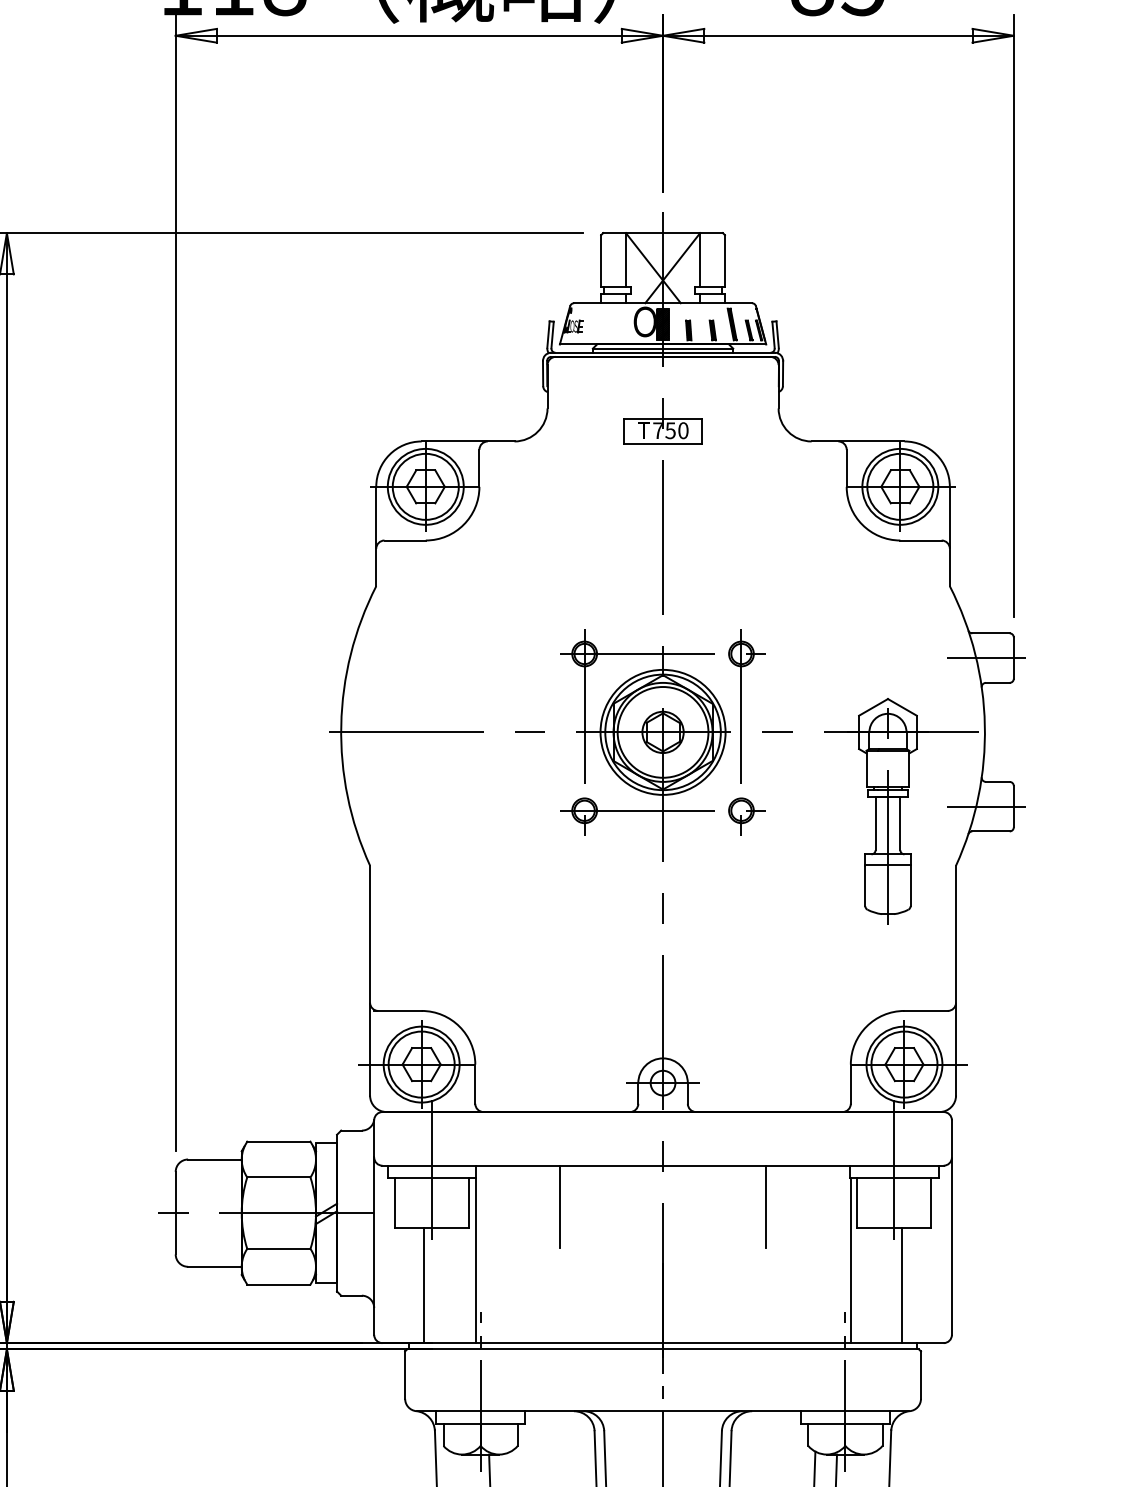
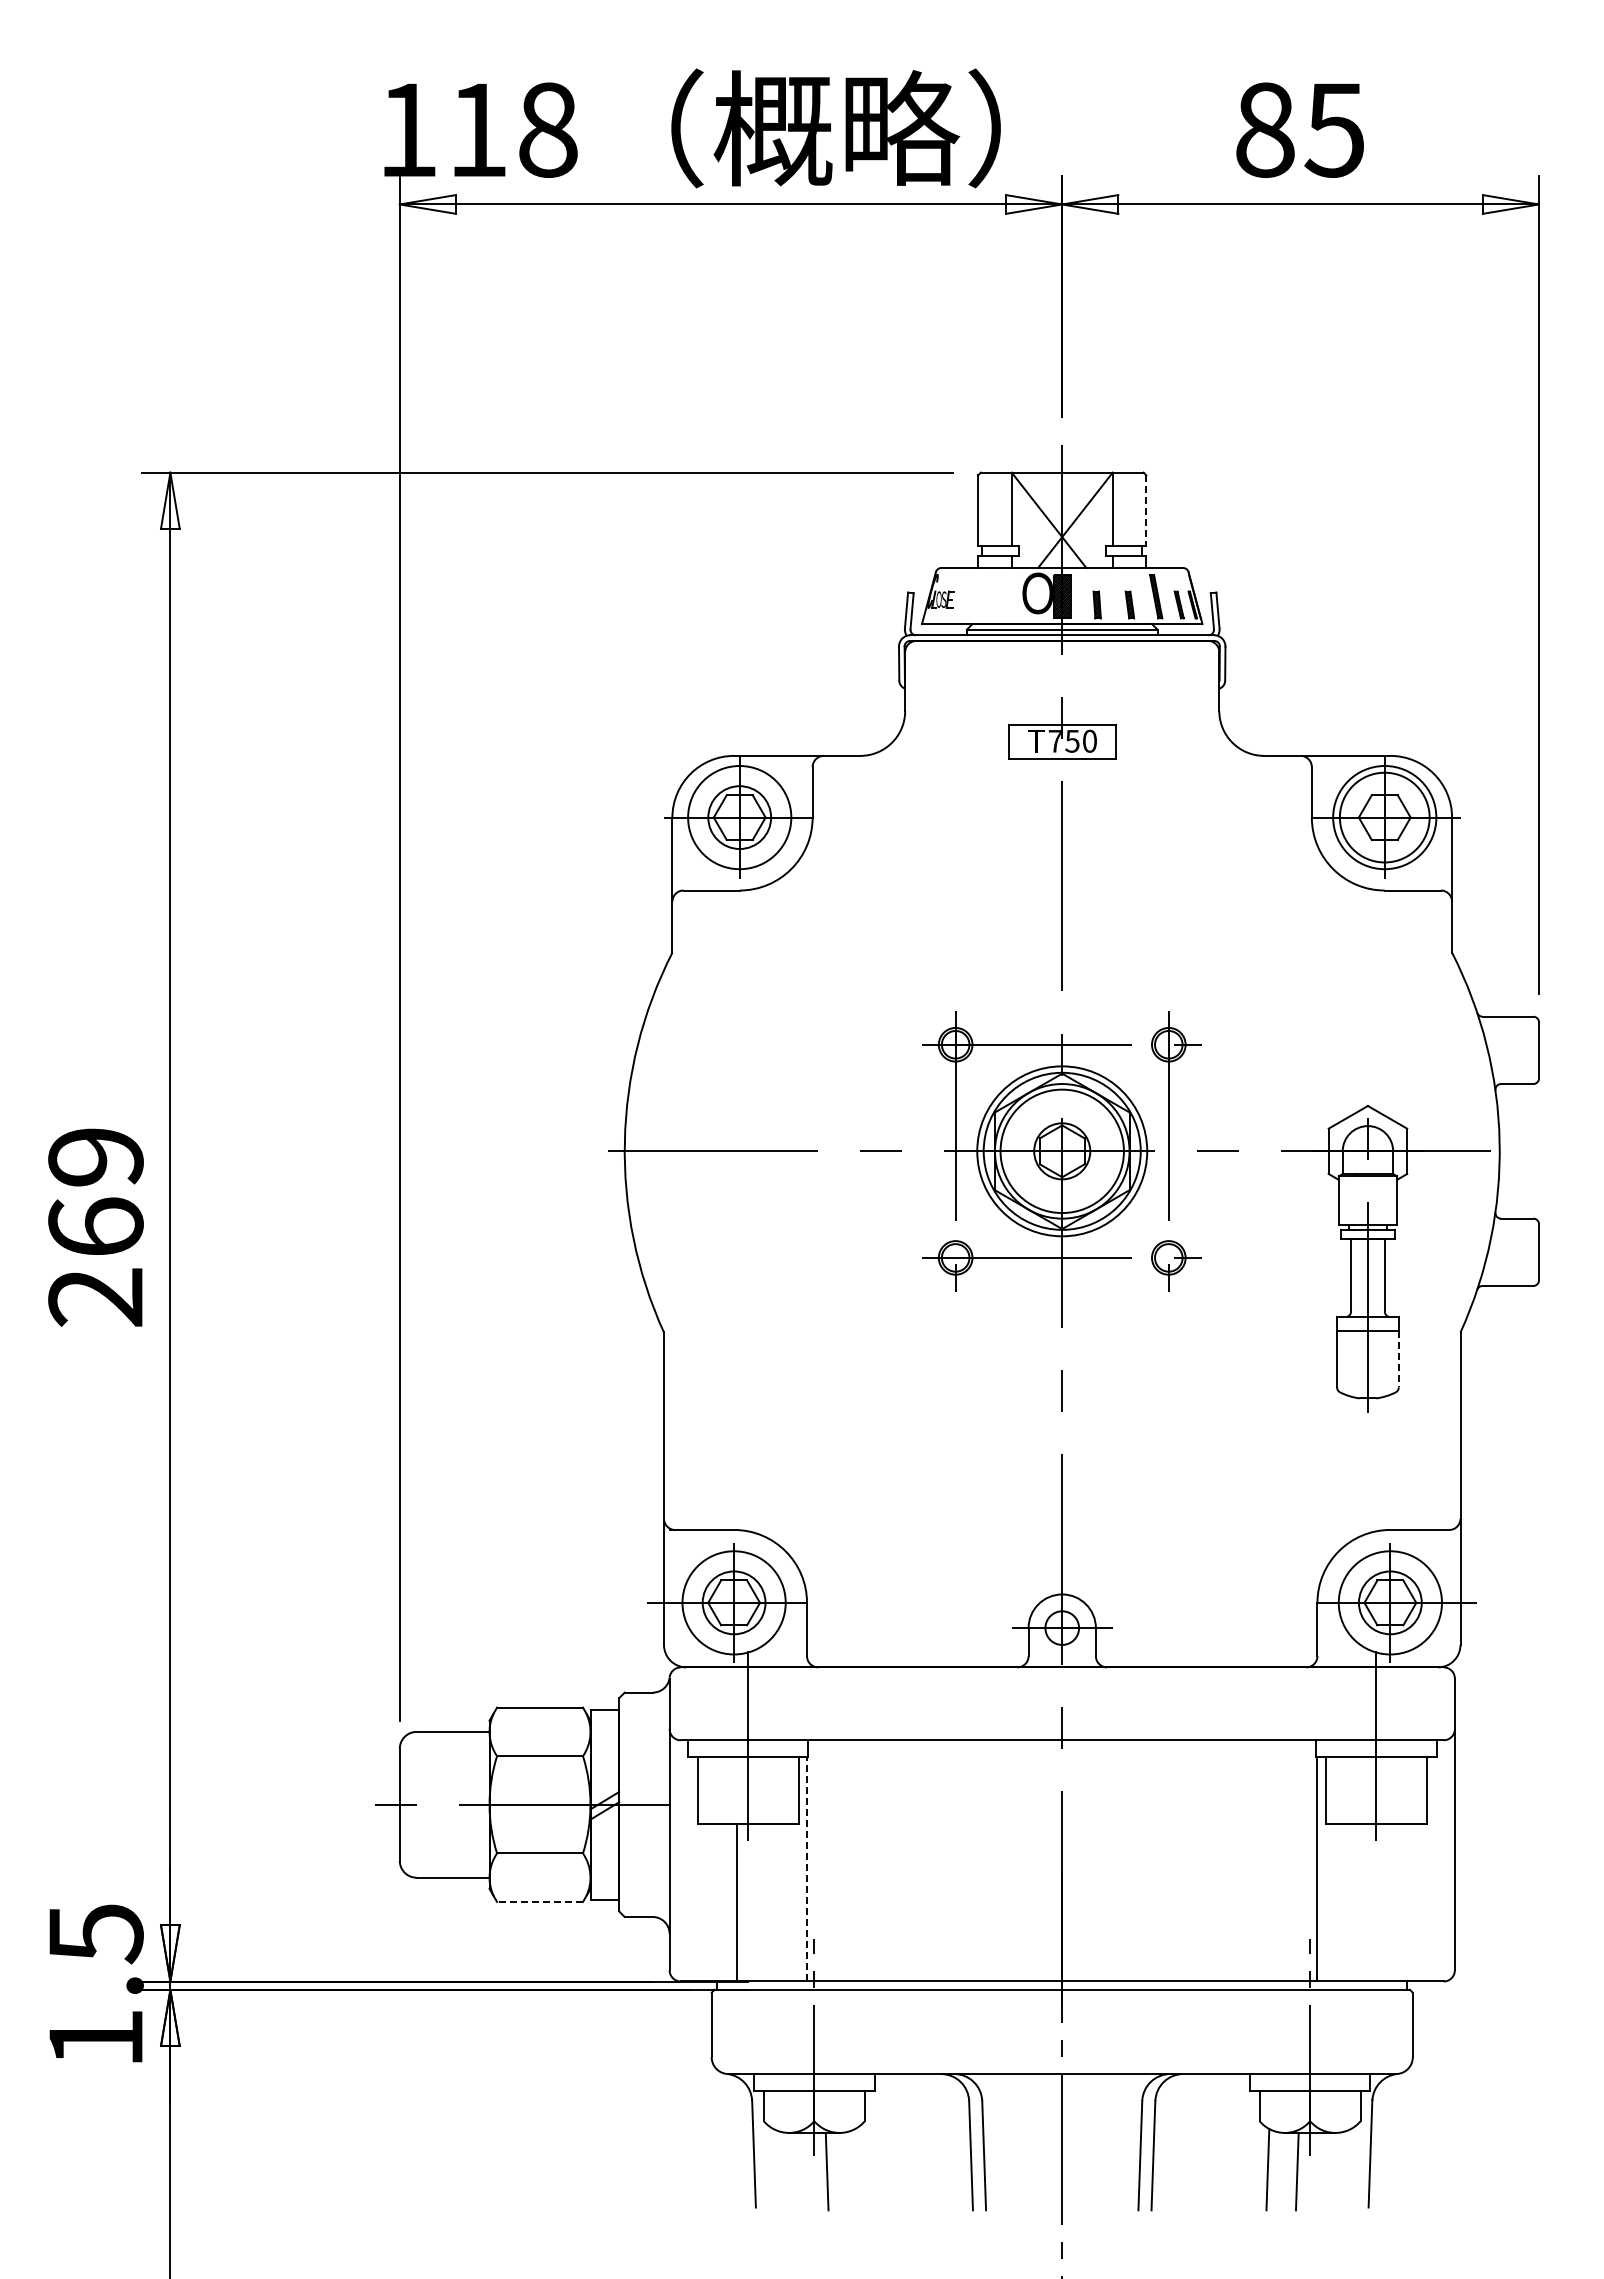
line: (725, 261) -> (1146, 511), solid -> dashed
circle: (425, 486) -> (739, 817), size x0.7
line: (986, 658) -> (1501, 1050), removed
line: (986, 806) -> (1501, 1252), removed
line: (910, 885) -> (1398, 1359), solid -> dashed
circle: (421, 1064) -> (733, 1602), size x0.7
circle: (904, 1064) -> (1390, 1602), size x0.7
line: (560, 1207) -> (922, 1796), removed
line: (766, 1207) -> (1202, 1796), removed
line: (475, 1260) -> (807, 1868), solid -> dashed
line: (279, 1284) -> (540, 1901), solid -> dashed
line: (902, 1285) -> (1387, 1902), removed

